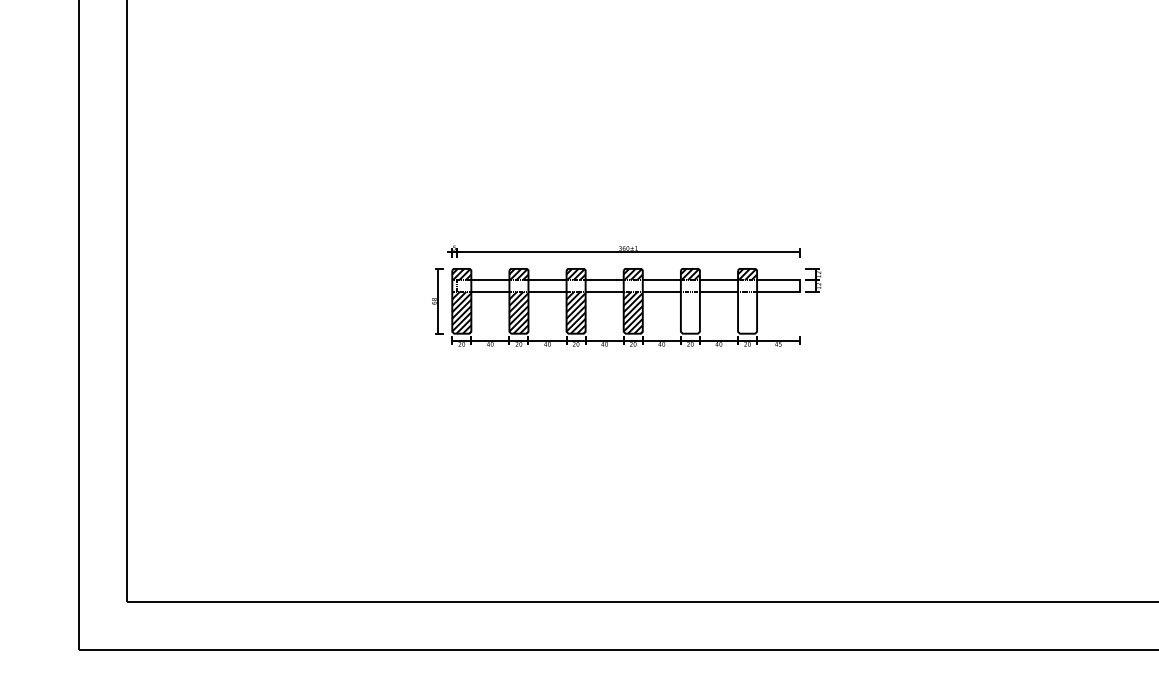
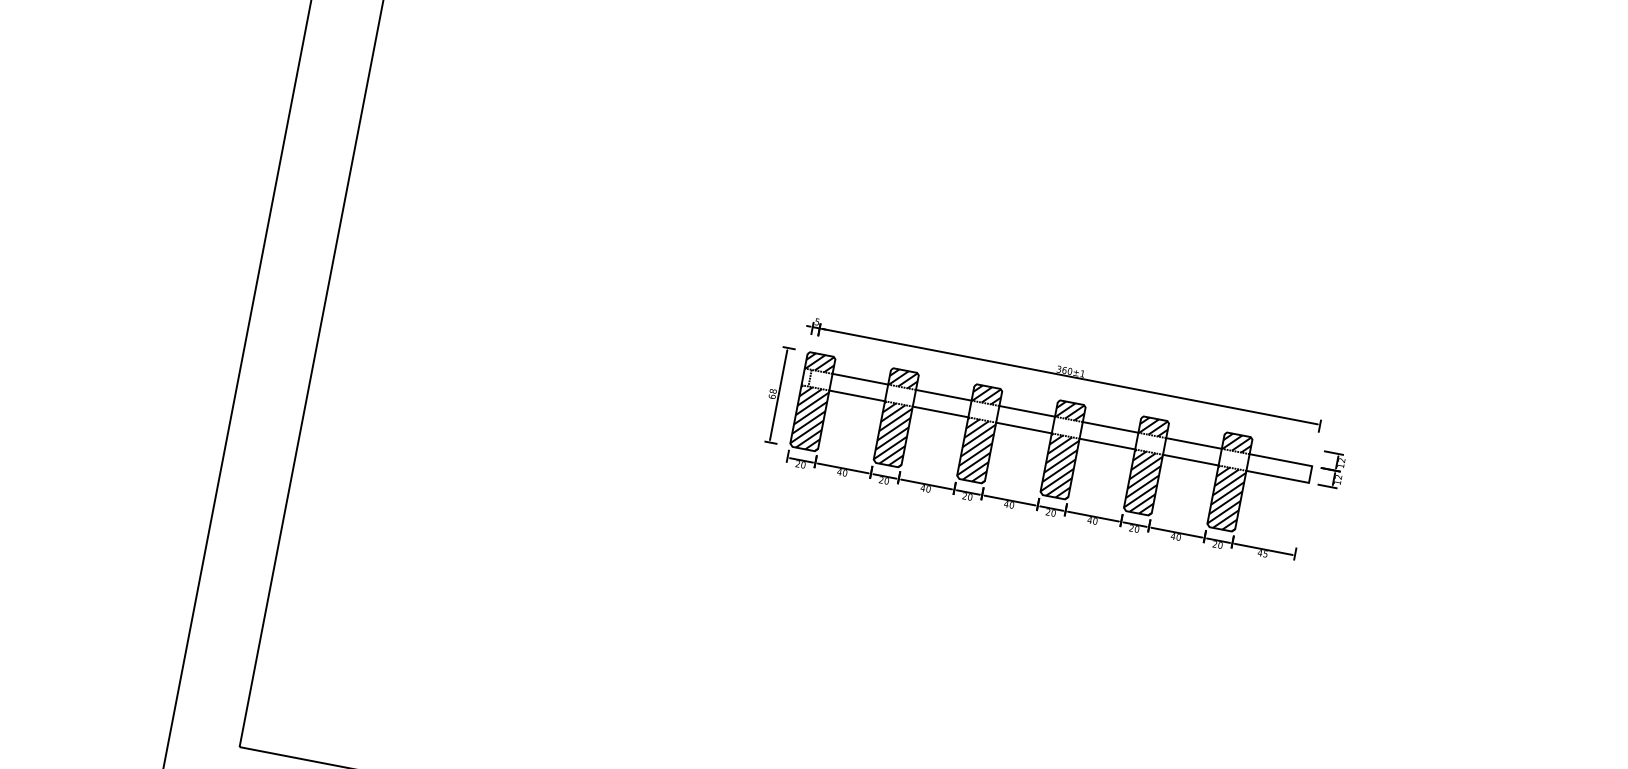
hatch: (689, 312) -> (1141, 482), added
hatch: (747, 312) -> (1226, 498), added

